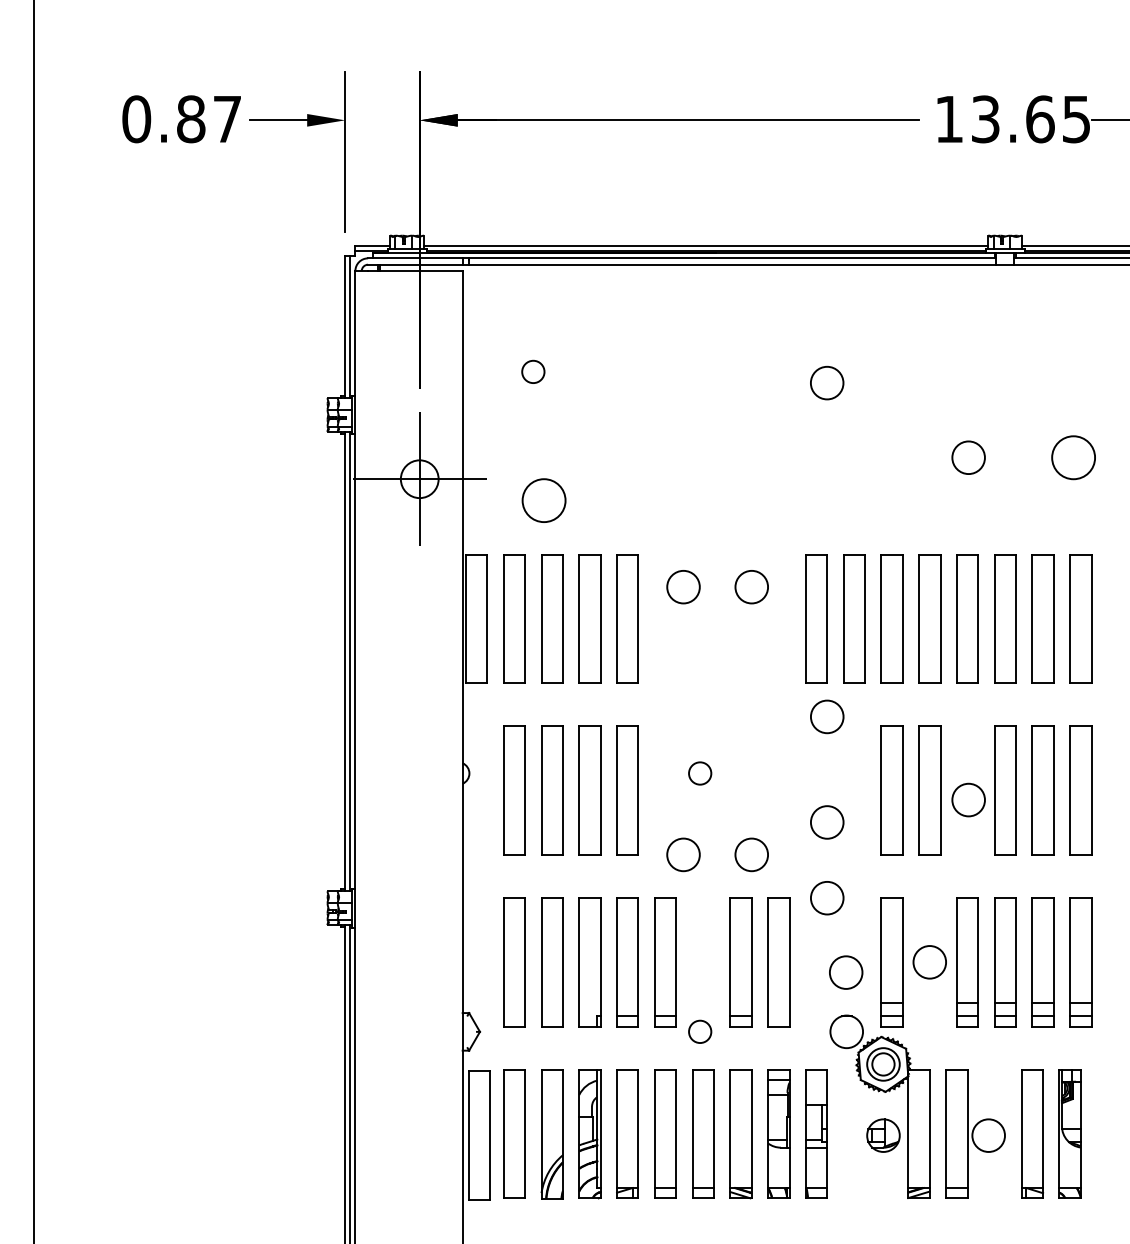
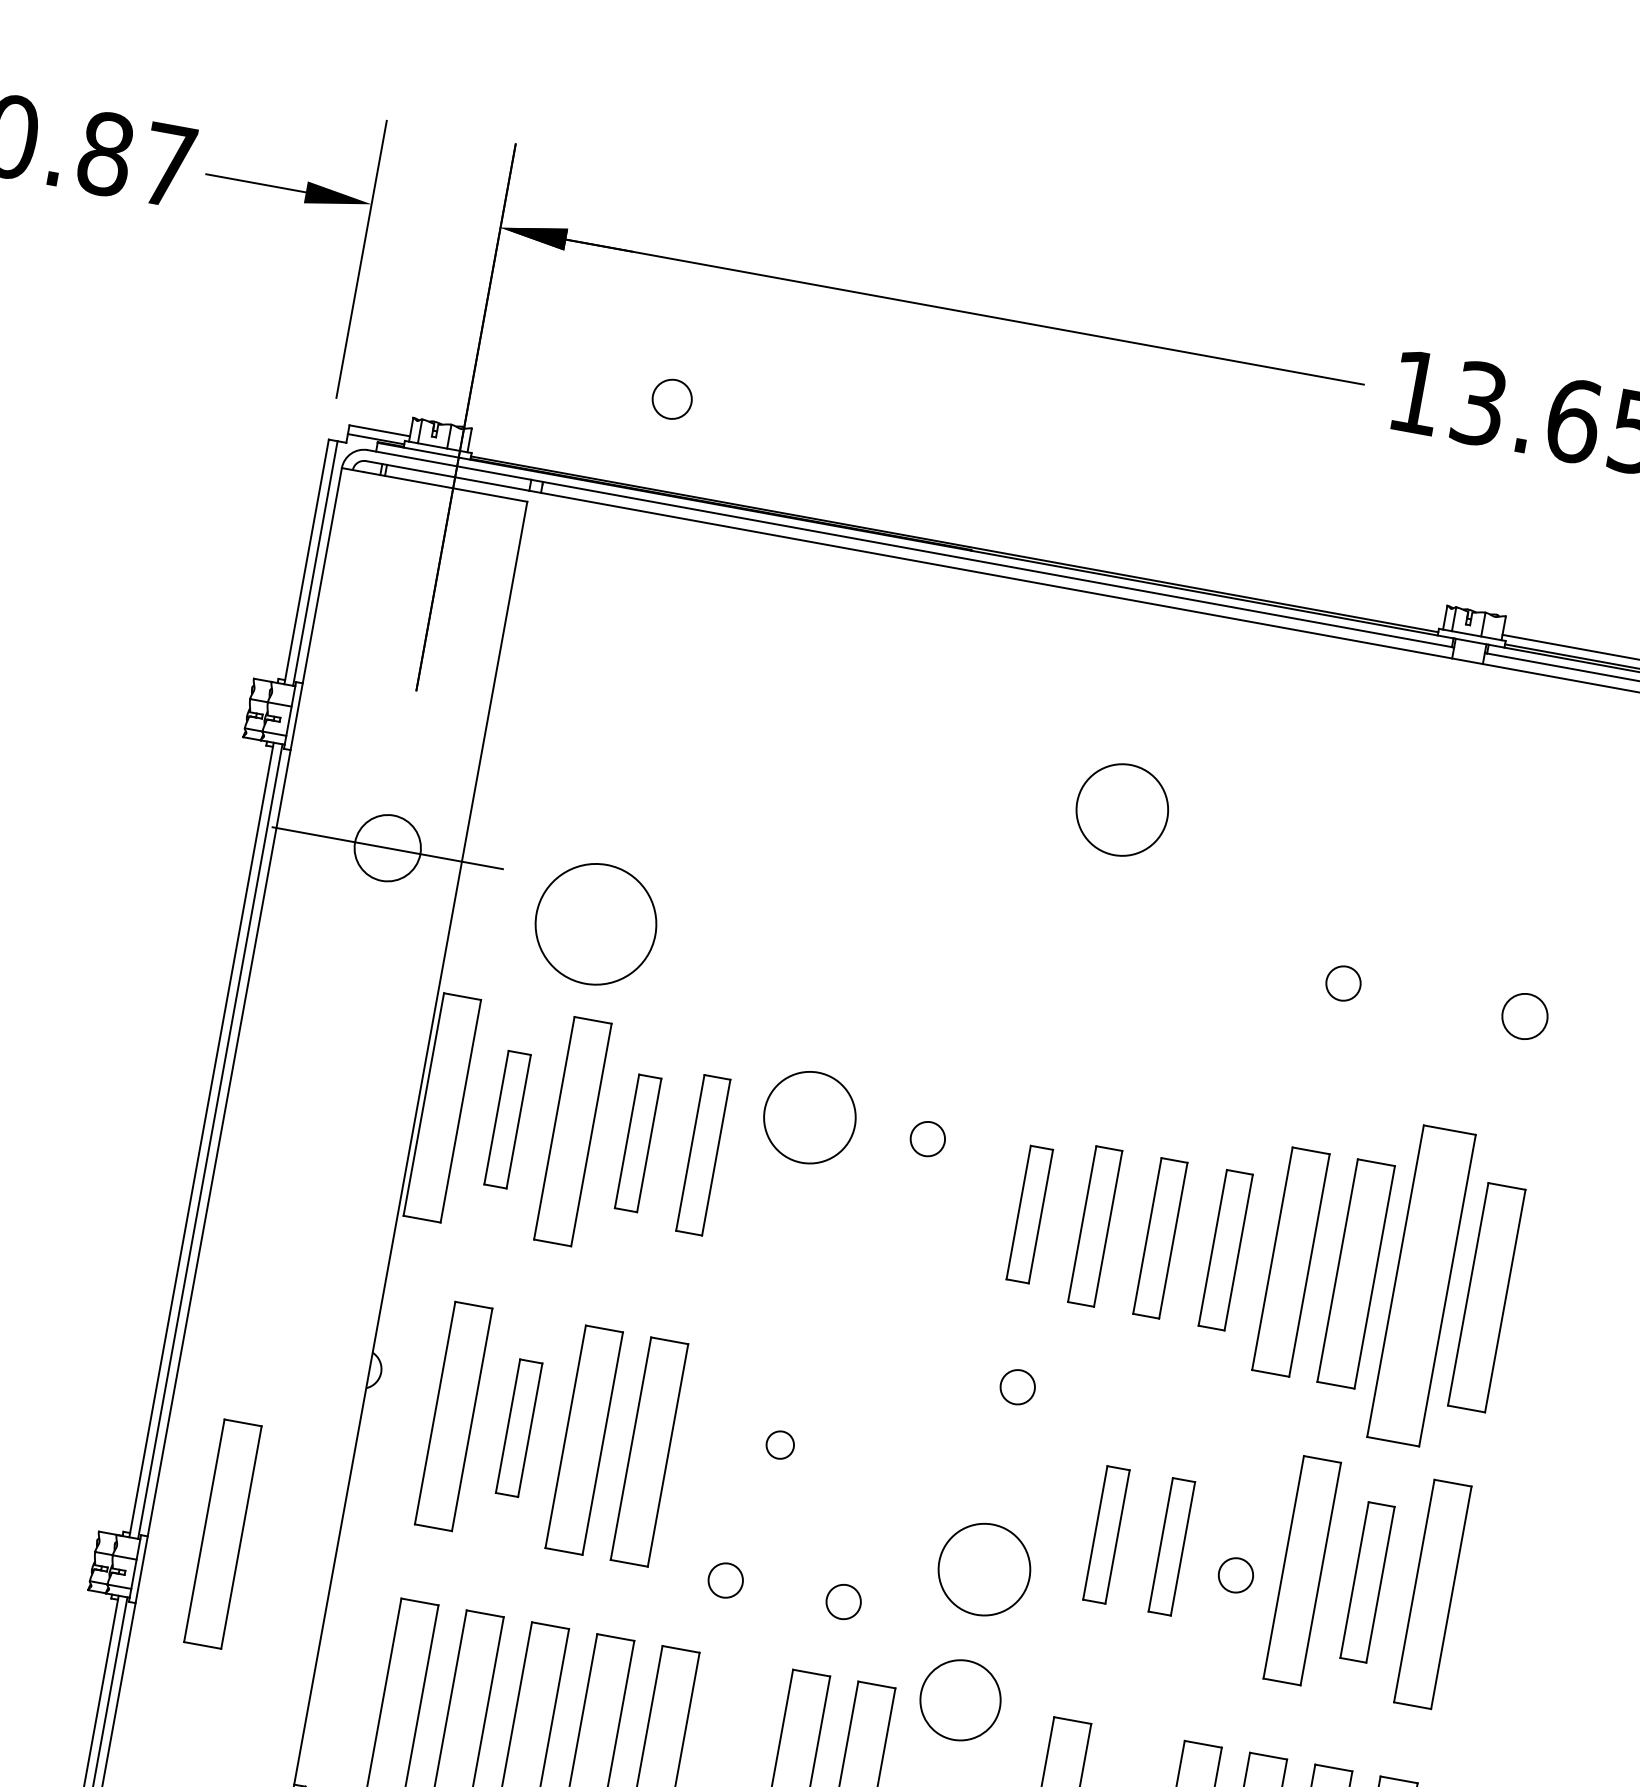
line: (706, 246) -> (956, 535), removed
circle: (533, 371) -> (672, 398), moved
circle: (826, 382) -> (1121, 808), size x1.6
circle: (968, 457) -> (1343, 983), size x0.6
circle: (1073, 457) -> (1524, 1016), size x0.6
line: (419, 479) -> (387, 848), removed
circle: (543, 500) -> (595, 923), size x1.6
circle: (683, 586) -> (810, 1116), size x1.6
circle: (751, 586) -> (927, 1137), size x0.6
part: (514, 618) -> (507, 1118), size x0.6
part: (589, 618) -> (637, 1142), size x0.6
part: (627, 618) -> (703, 1154), size x0.7
part: (816, 618) -> (1029, 1213), size x0.6
part: (854, 618) -> (1095, 1225), size x0.7
part: (891, 618) -> (1159, 1237), size x0.7
part: (929, 618) -> (1225, 1249), size x0.7
part: (1042, 618) -> (1420, 1284), size x1.4
circle: (827, 716) -> (1018, 1386), size x0.6
circle: (700, 773) -> (780, 1445), size x0.7
part: (552, 790) -> (519, 1428), size x0.6
part: (891, 790) -> (1105, 1534), size x0.6
part: (929, 790) -> (1171, 1546), size x0.6
part: (1042, 790) -> (1366, 1582), size x0.7
circle: (968, 799) -> (1235, 1574), size x0.6
circle: (826, 822) -> (983, 1569), size x1.6
circle: (683, 854) -> (725, 1579), size x0.6
circle: (751, 854) -> (843, 1601), size x0.6
part: (397, 879) -> (223, 1533), added
circle: (827, 898) -> (960, 1701), size x1.4

